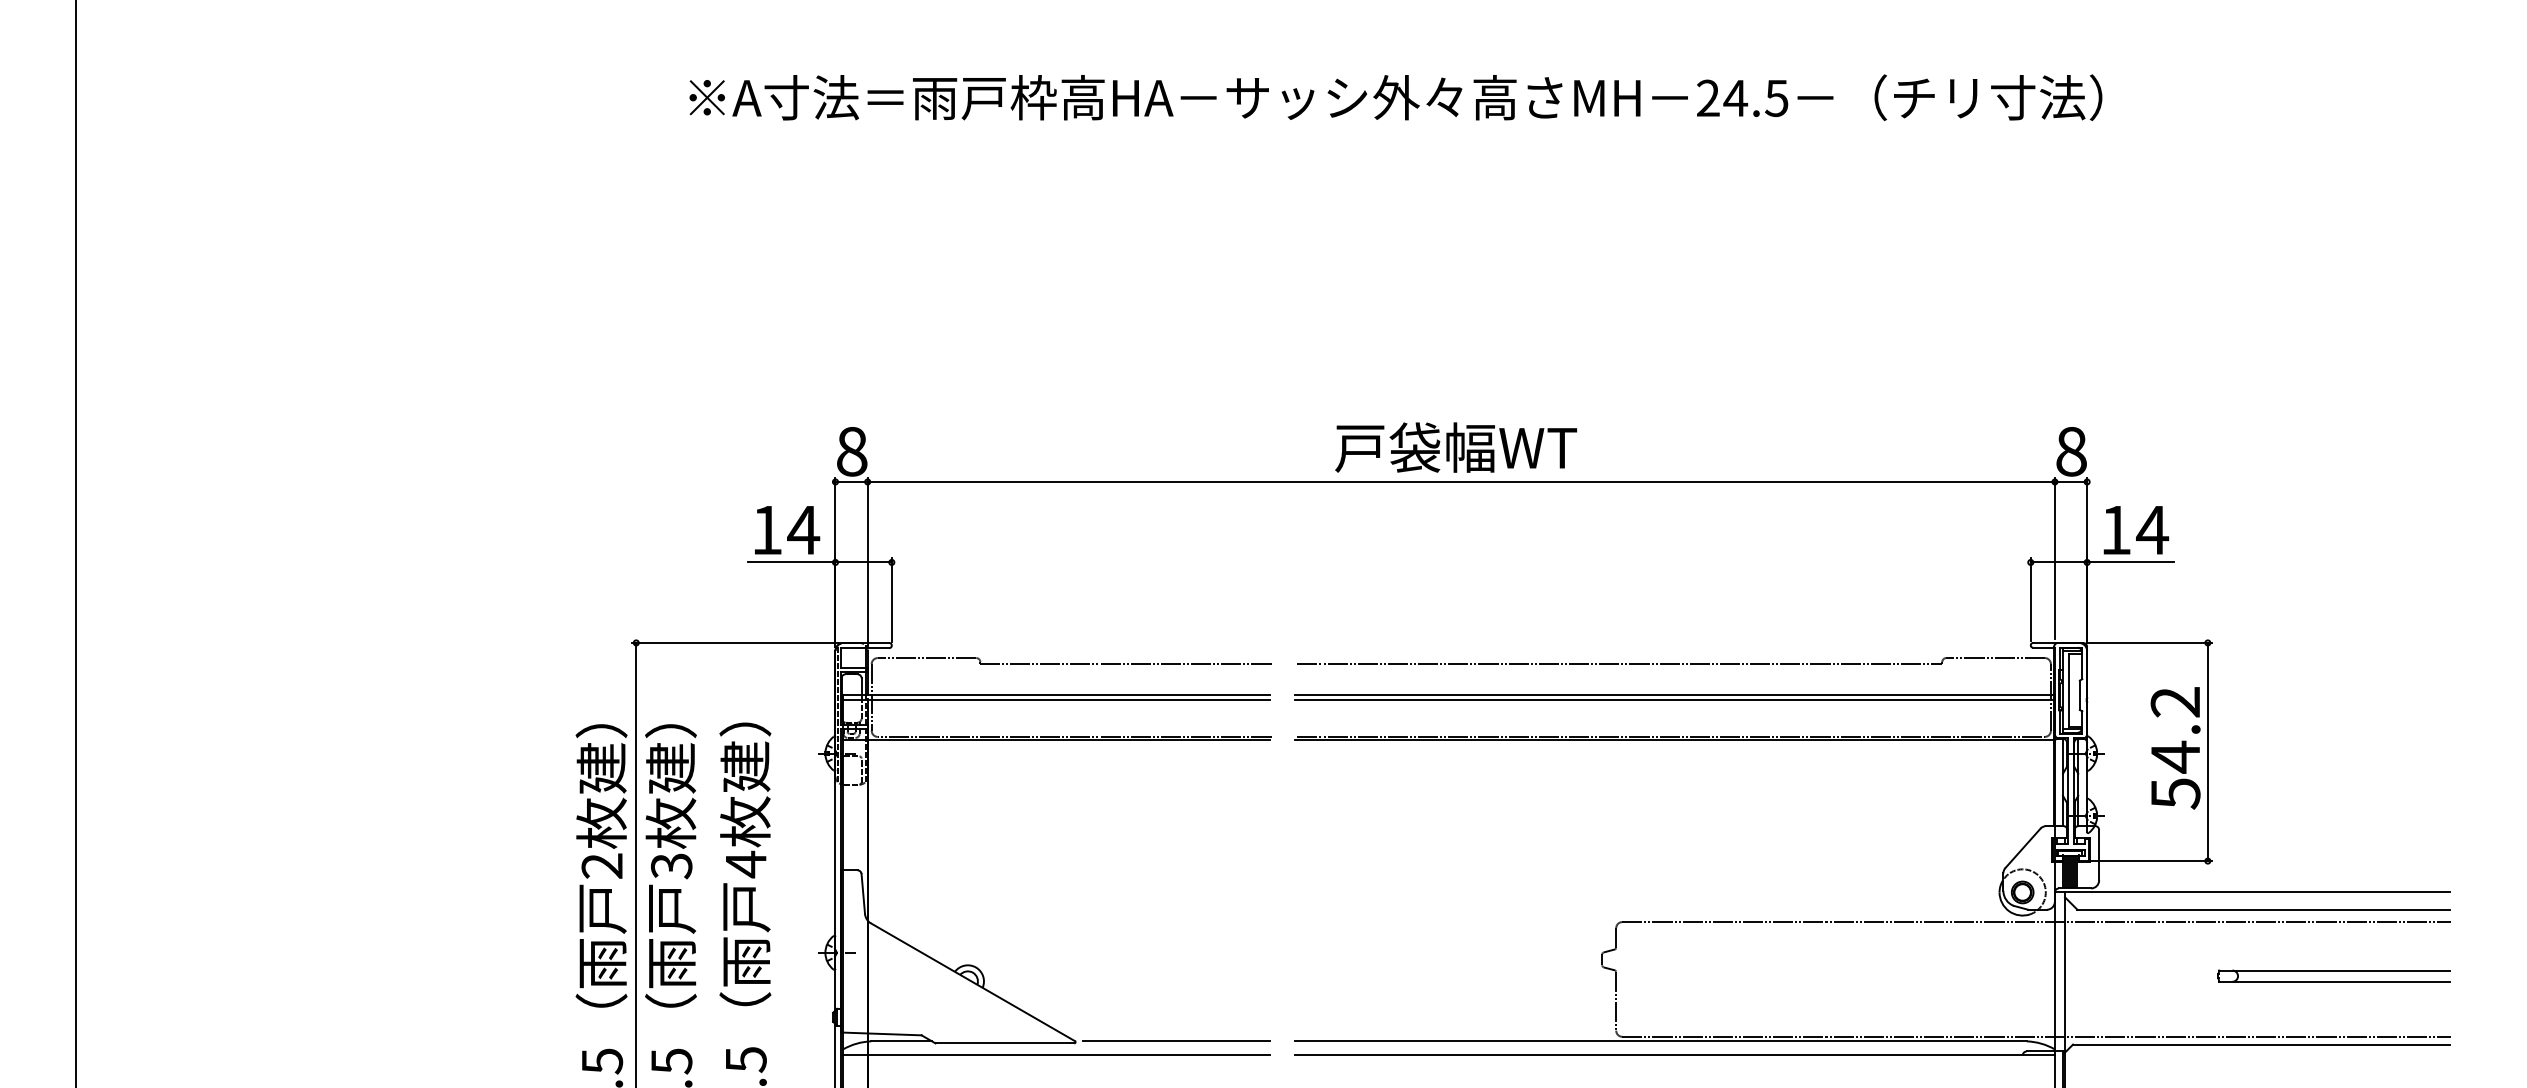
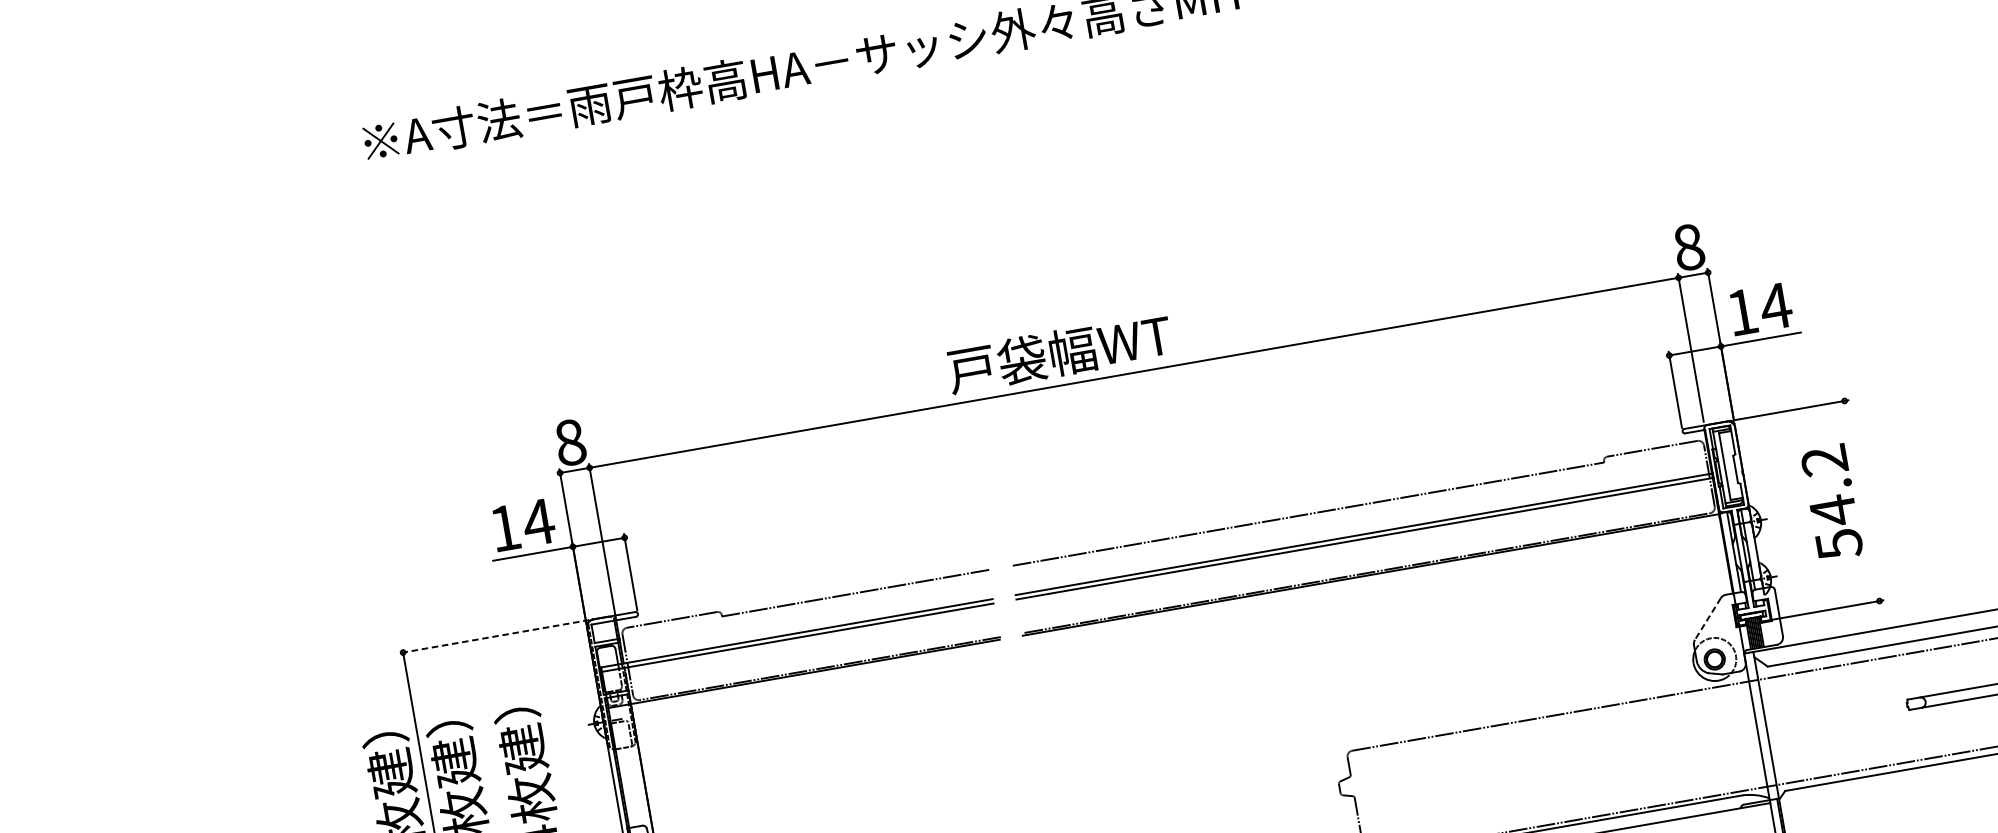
text: (1456, 447) -> (1059, 353), moved
line: (735, 642) -> (494, 636), solid -> dashed
line: (2207, 751) -> (1861, 500), removed
line: (2022, 848) -> (1707, 619), solid -> dashed

